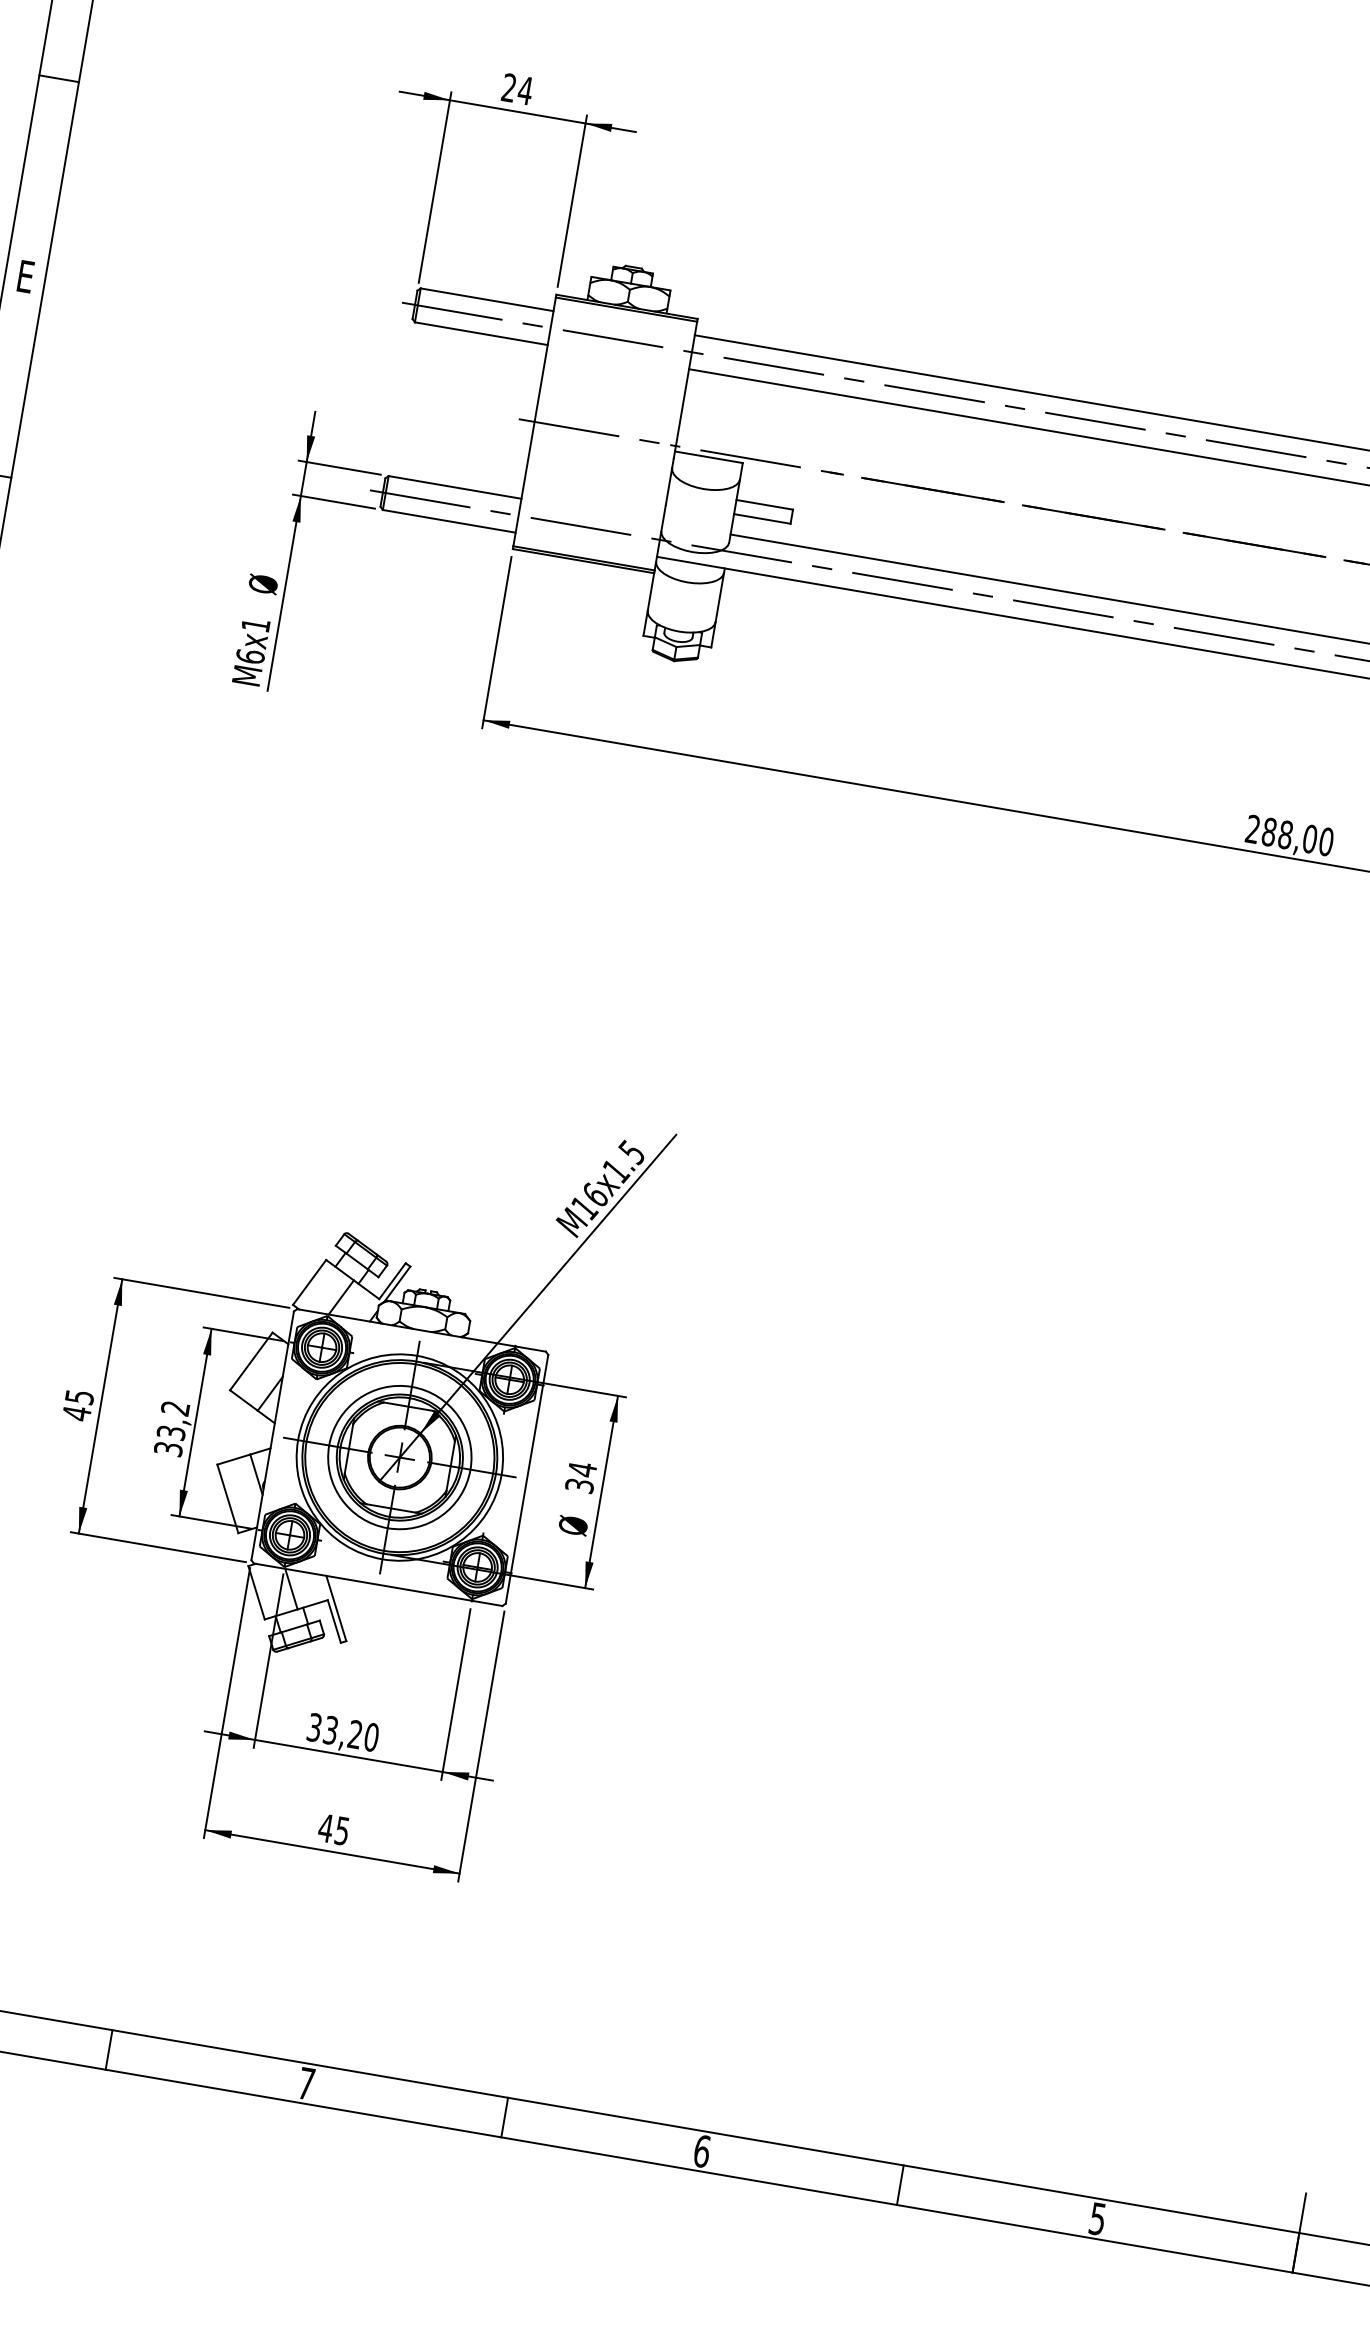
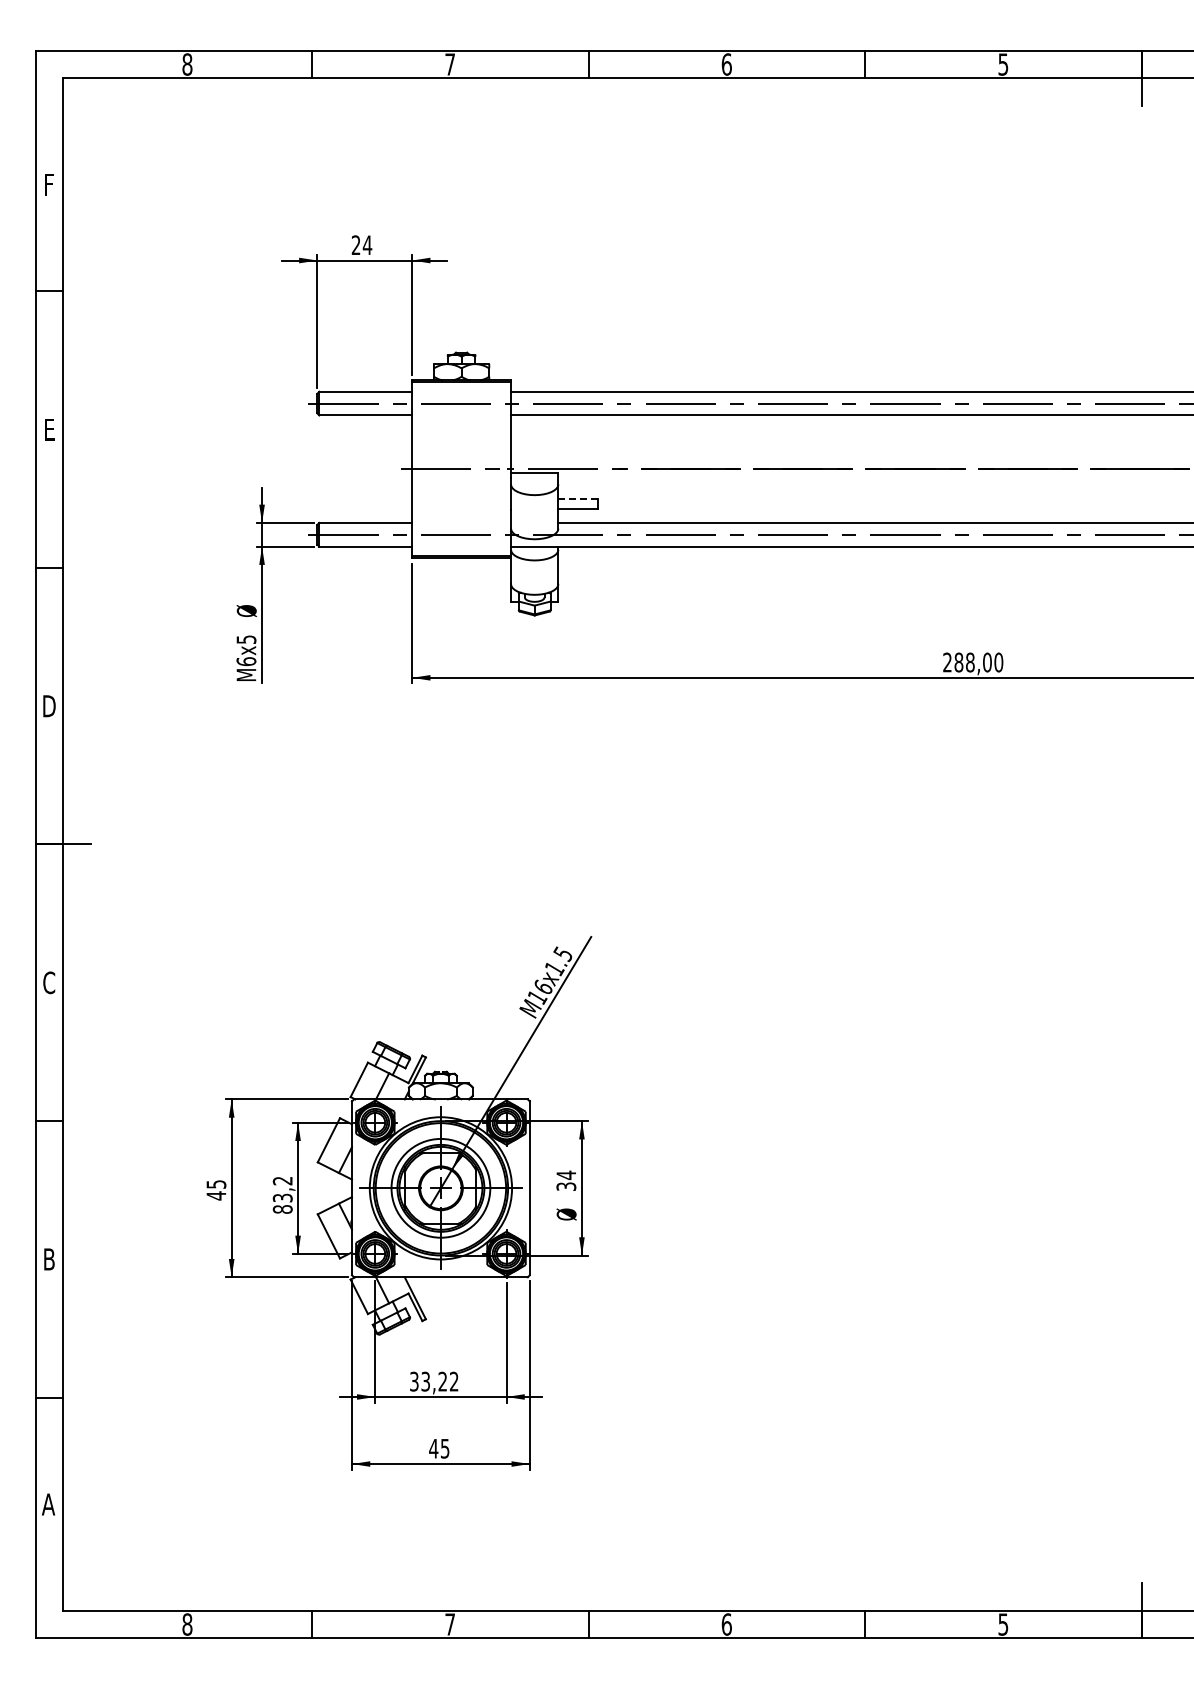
line: (765, 504) -> (578, 498), solid -> dashed
text: (255, 624) -> (246, 639), M6x1 -> M6x5
text: (168, 1449) -> (282, 1209), 33,2 -> 83,2
text: (370, 1736) -> (453, 1381), 33,20 -> 33,22

